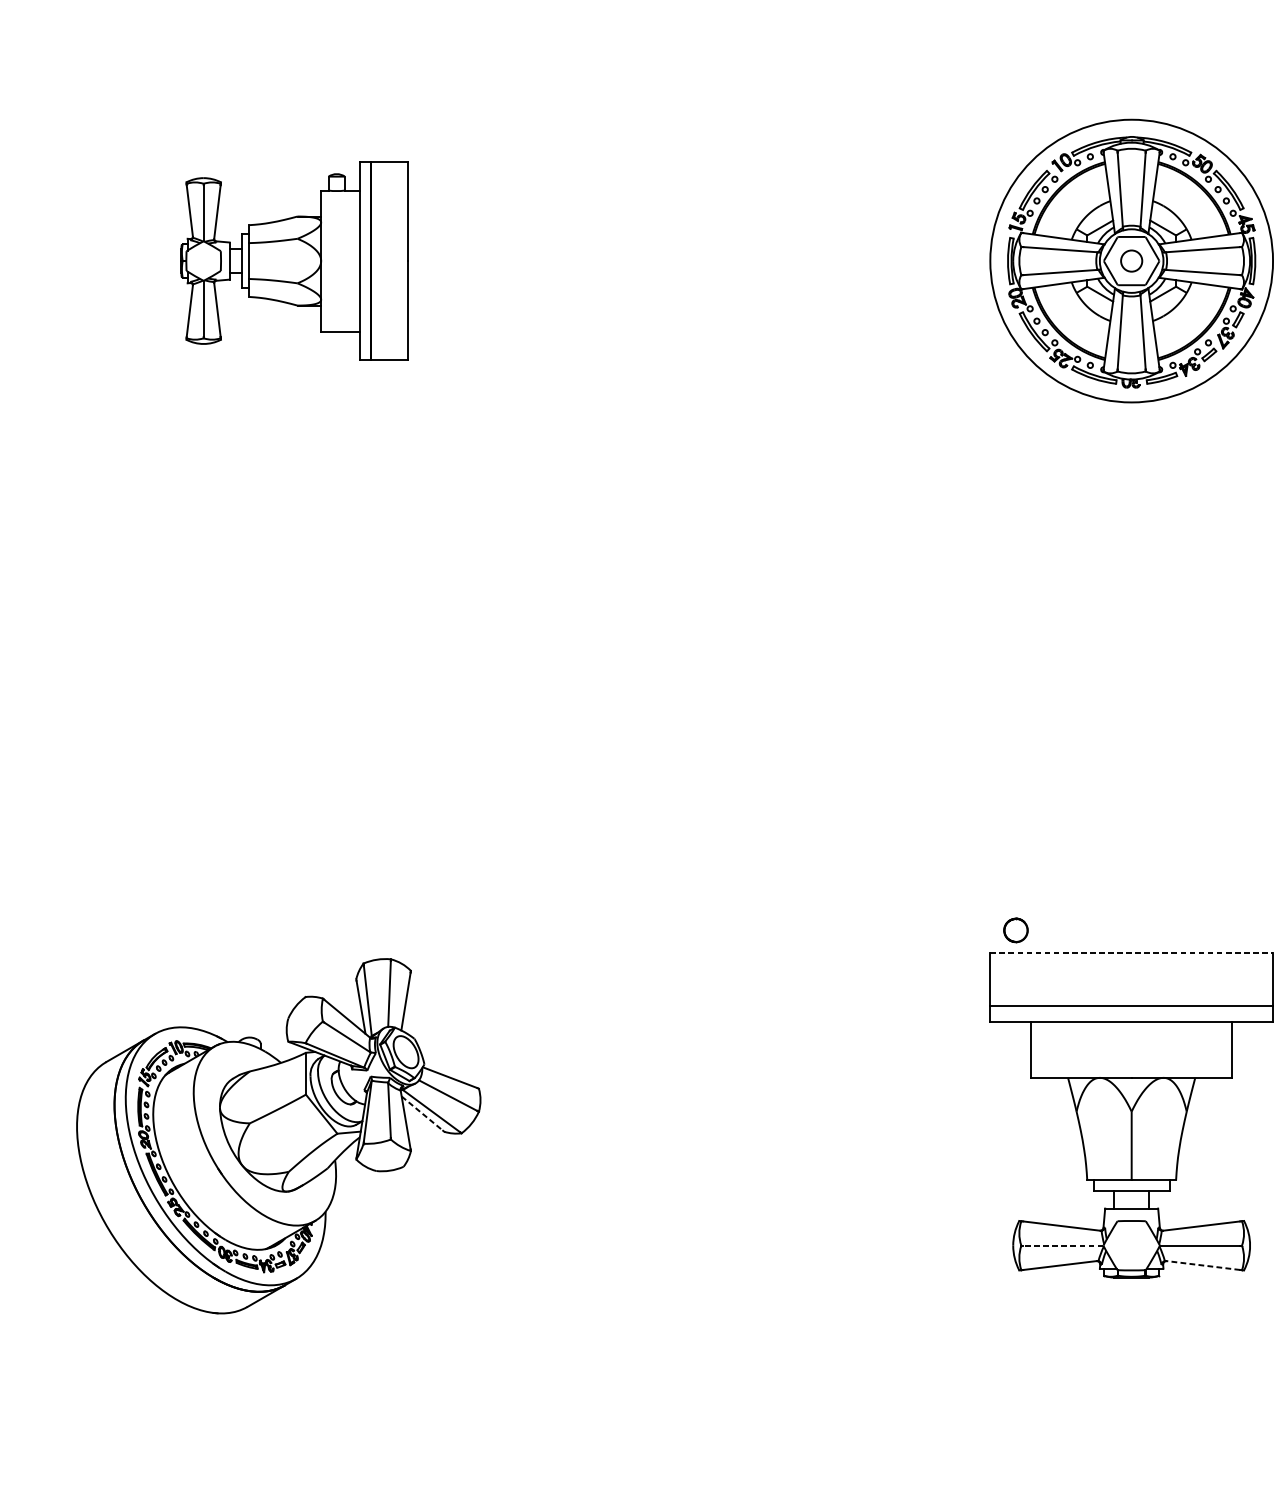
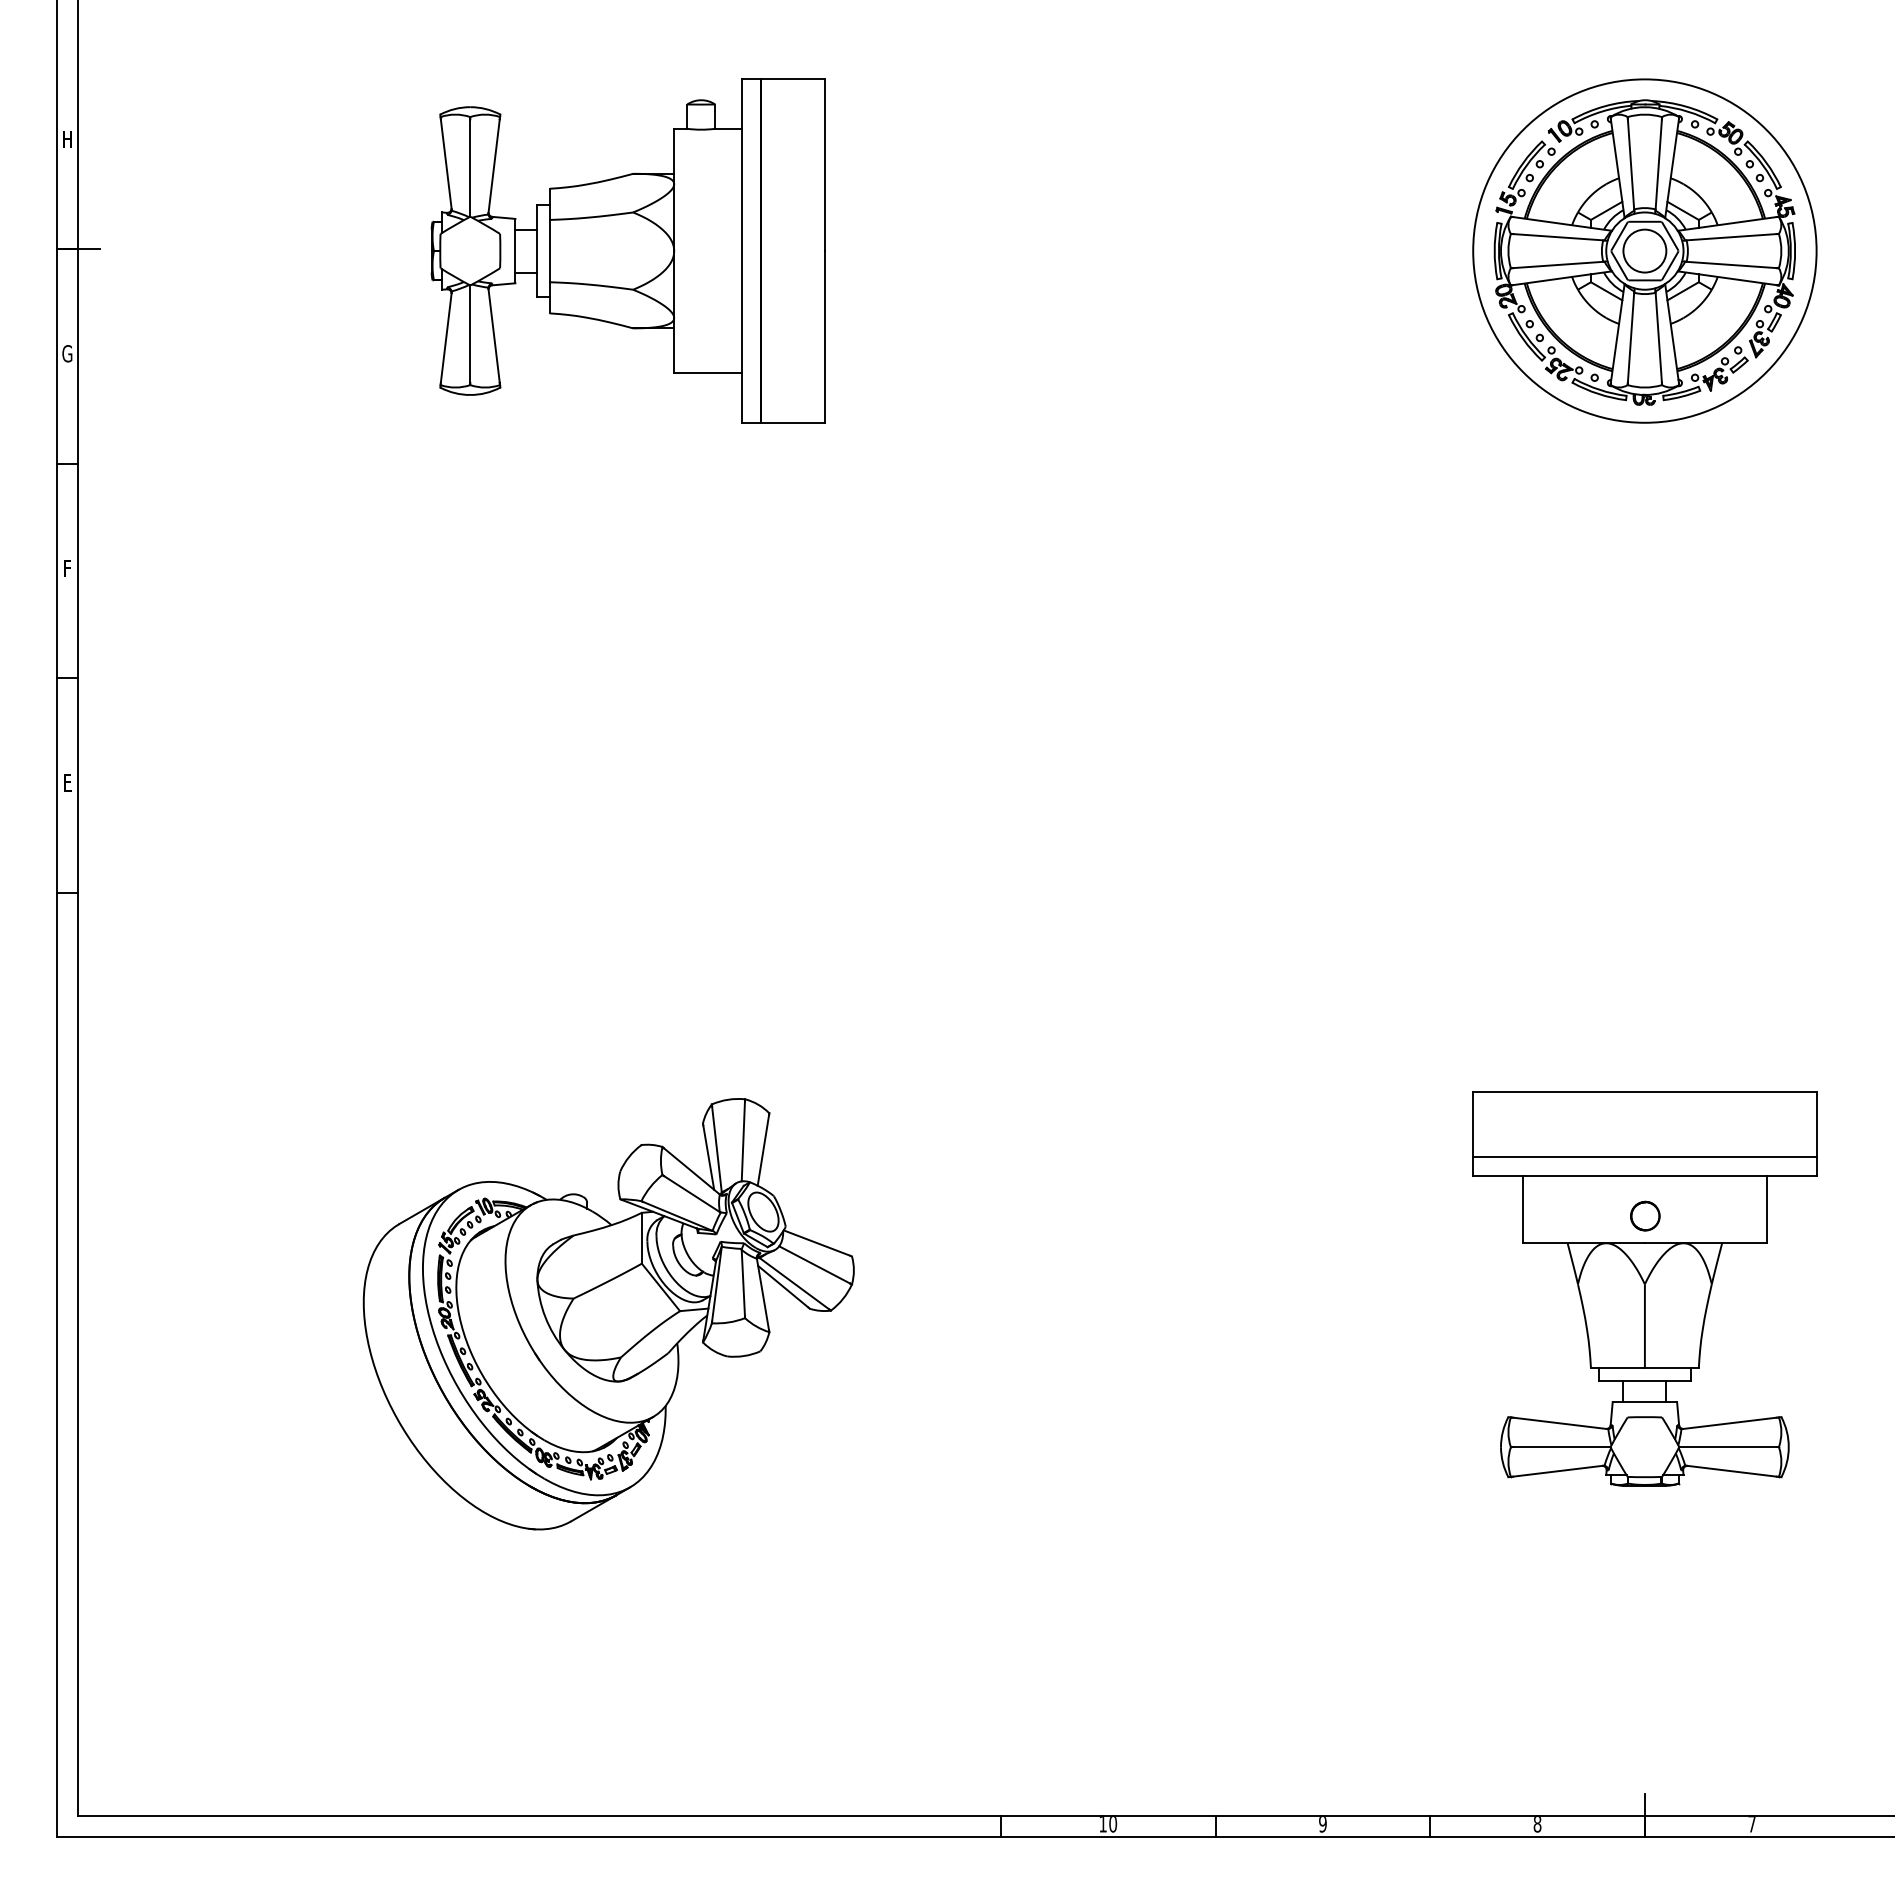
part: (294, 260) -> (627, 250), size x1.43
circle: (1131, 260) -> (1644, 250), size x1.67
part: (1016, 929) -> (1645, 1215), moved
line: (1131, 953) -> (1644, 1092), dashed -> solid
line: (422, 1113) -> (783, 1286), dashed -> solid
line: (1063, 1245) -> (1561, 1447), dashed -> solid
line: (1202, 1265) -> (1731, 1471), dashed -> solid

